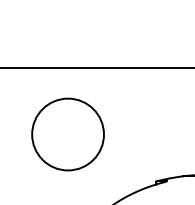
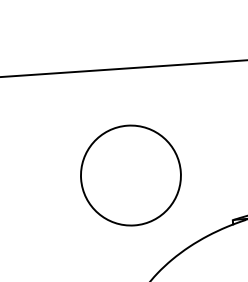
circle: (67, 134) -> (130, 175), moved

